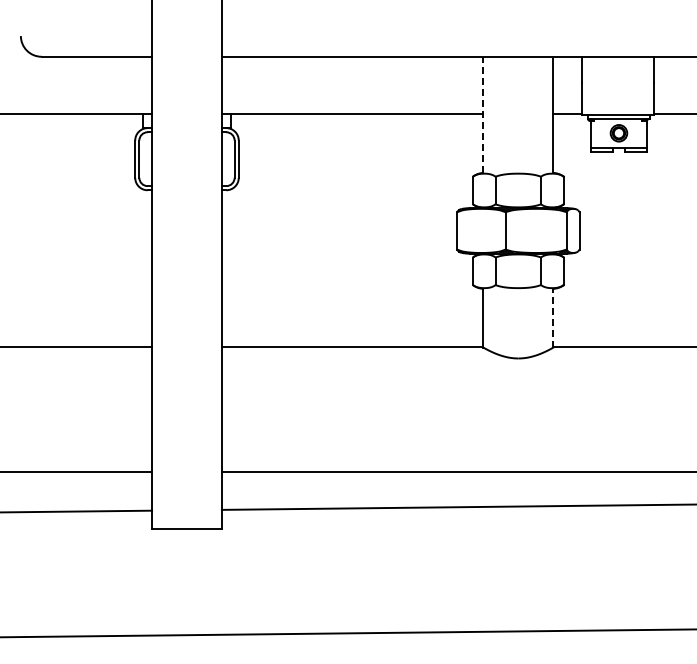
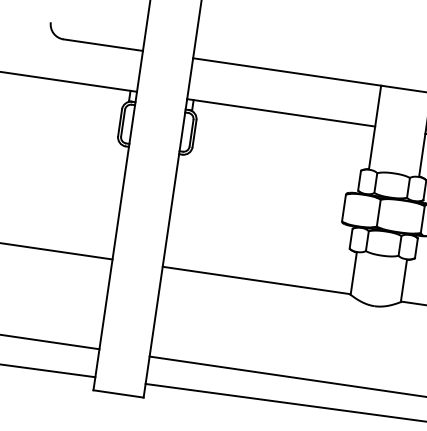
line: (483, 114) -> (375, 127), dashed -> solid
line: (553, 317) -> (404, 280), dashed -> solid

